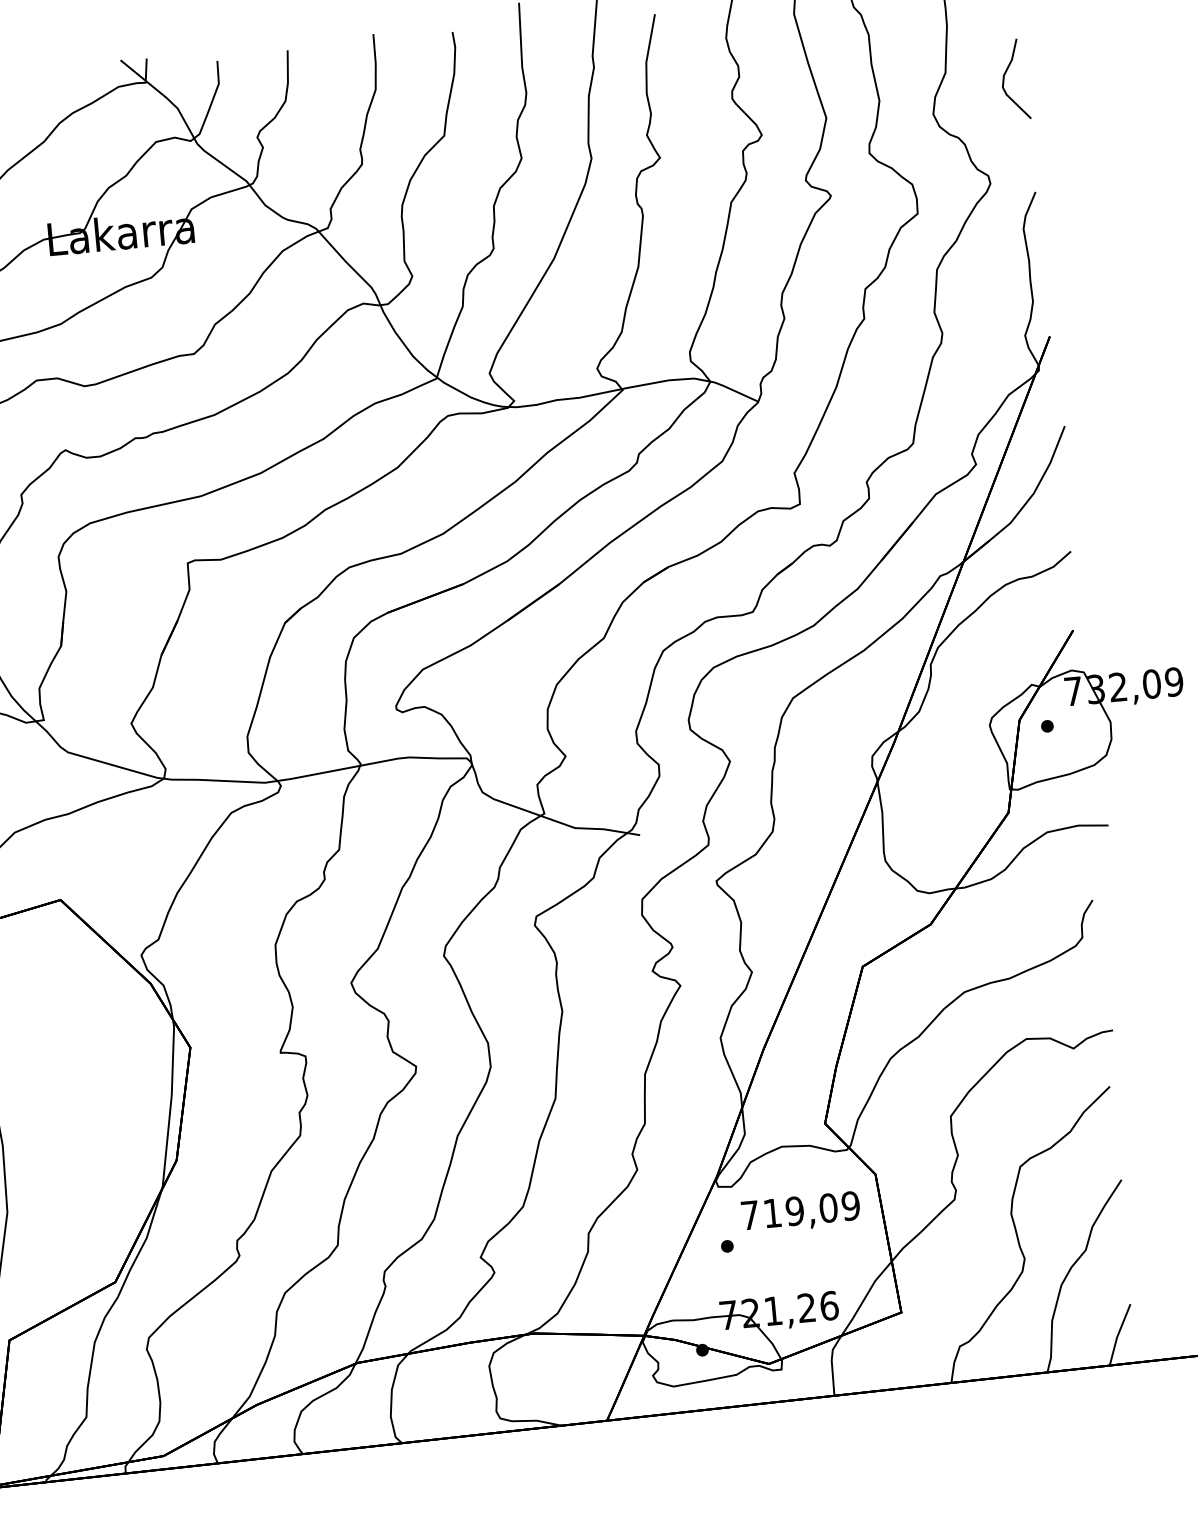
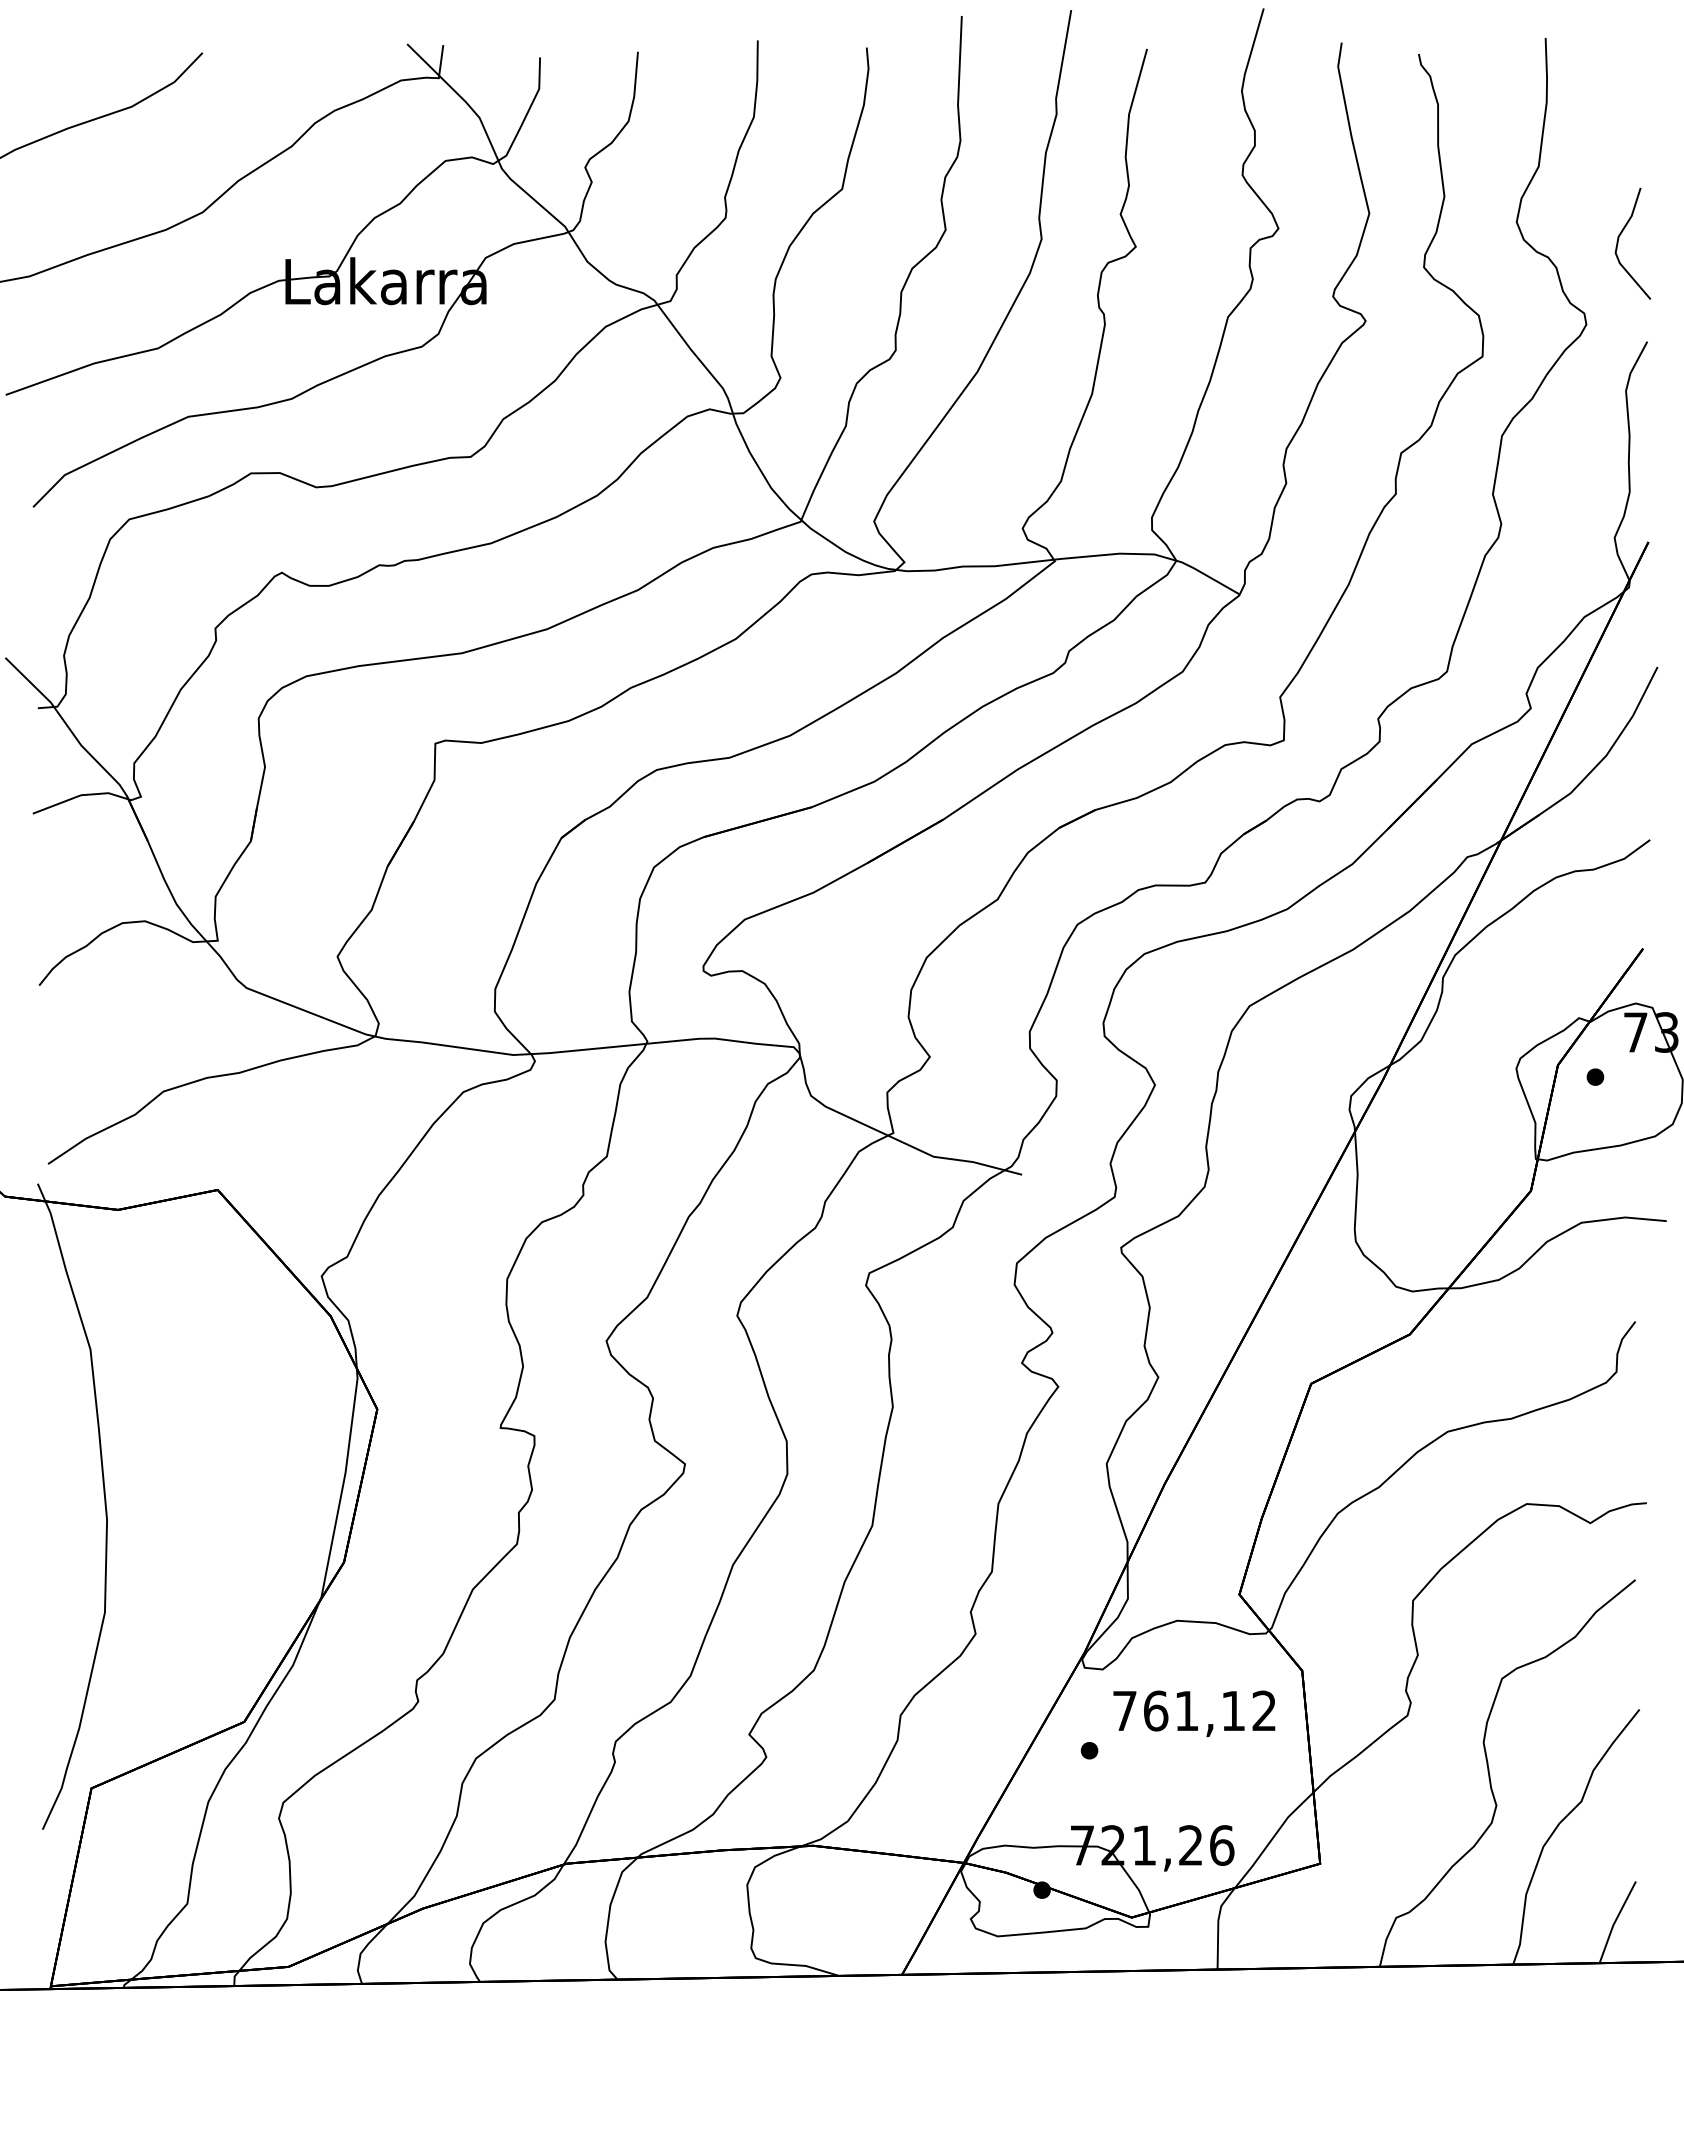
curve: (1004, 76) -> (1619, 238), moved
text: (811, 1209) -> (1210, 1710), 719,09 -> 761,12

